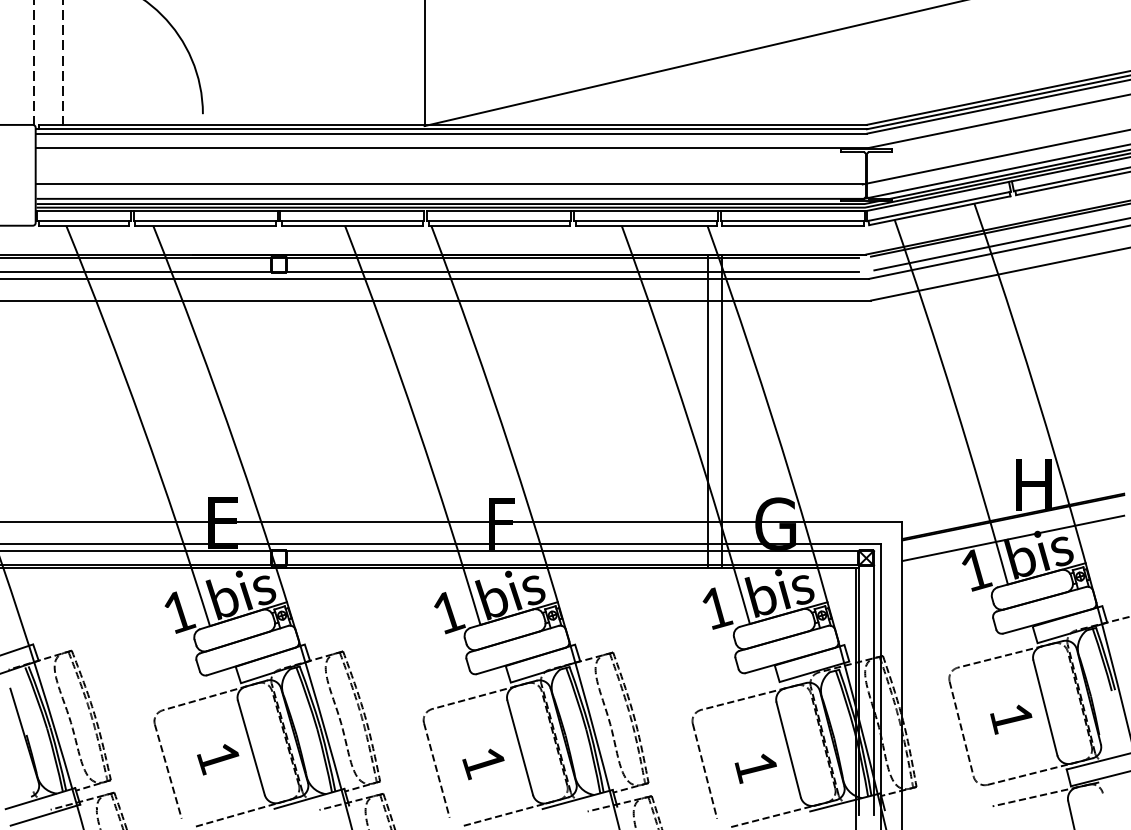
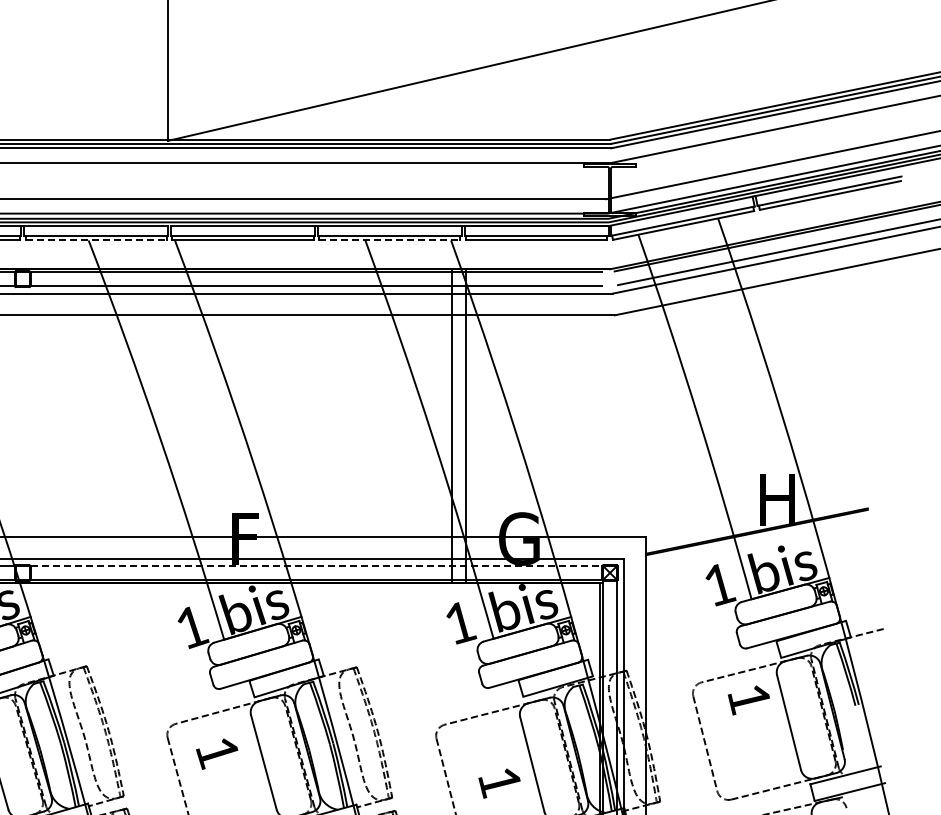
line: (352, 225) -> (96, 240), solid -> dashed
line: (646, 225) -> (390, 240), solid -> dashed
line: (1013, 538) -> (757, 553), removed
line: (572, 551) -> (316, 566), solid -> dashed
text: (1011, 719) -> (749, 700), moved
text: (483, 764) -> (217, 754), moved

